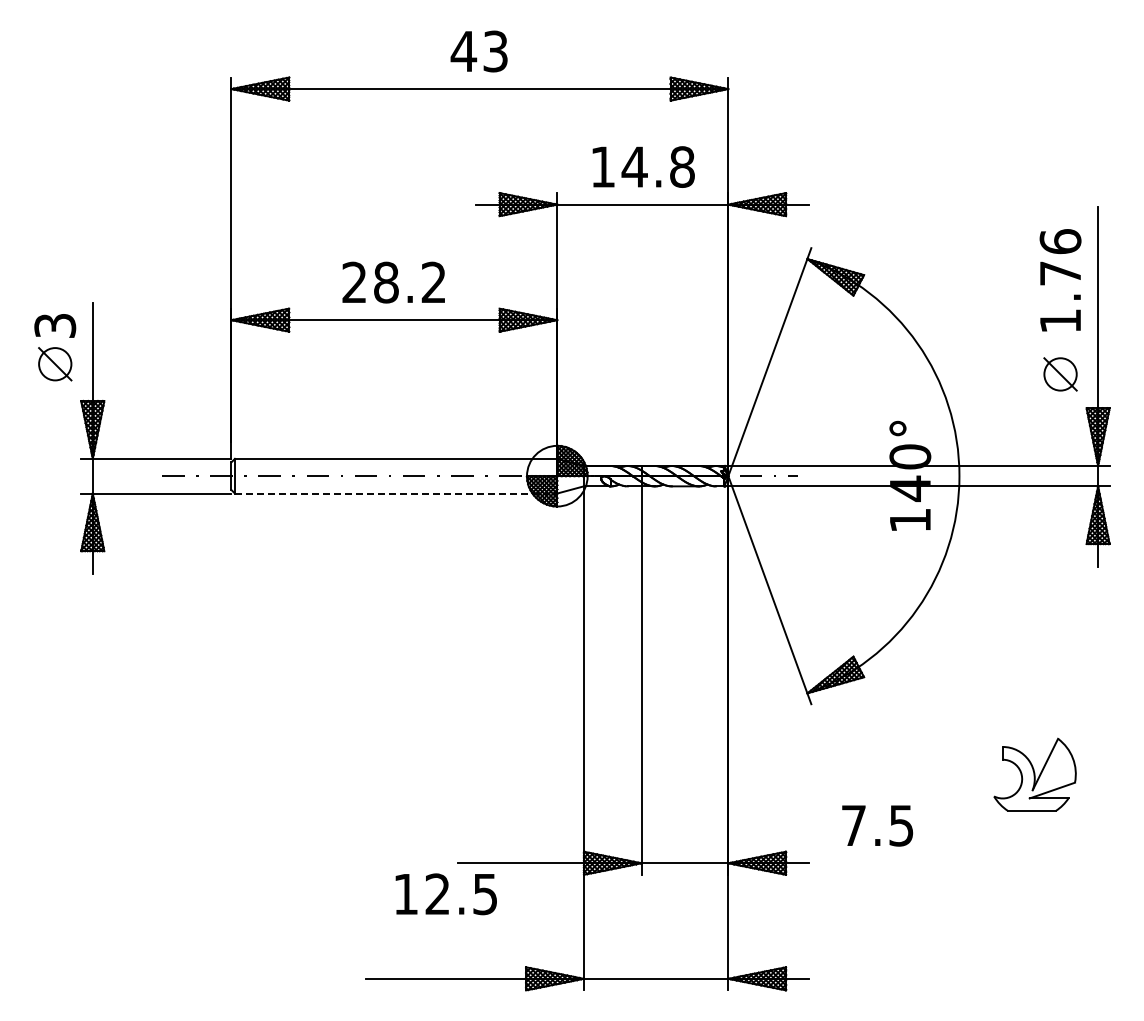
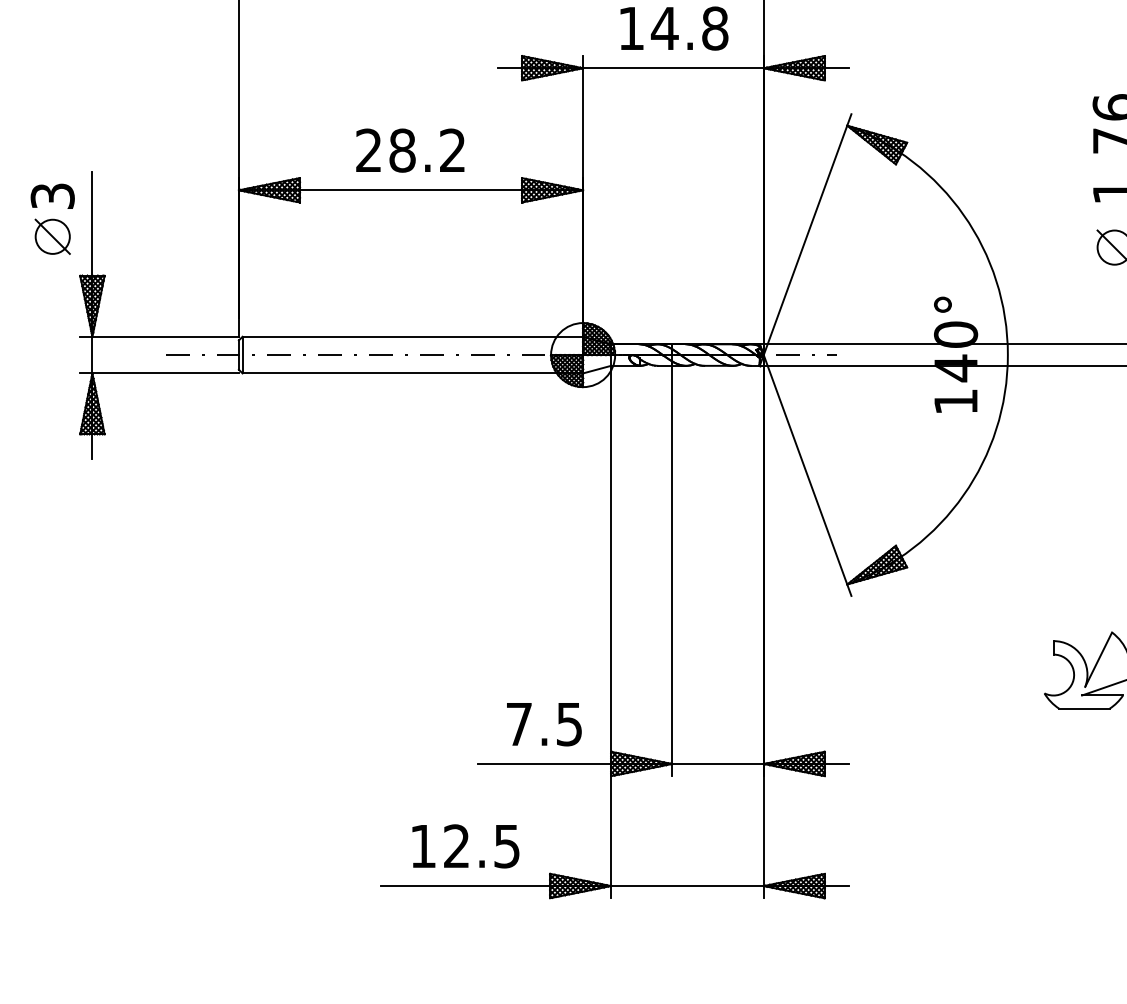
line: (396, 493) -> (413, 373), dashed -> solid
text: (877, 825) -> (544, 724), moved
text: (445, 894) -> (464, 846), moved

